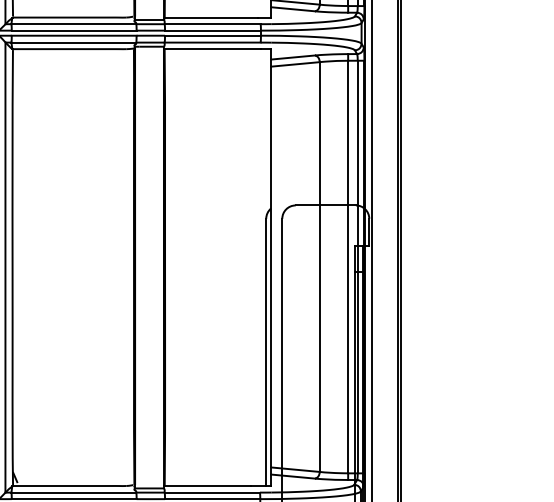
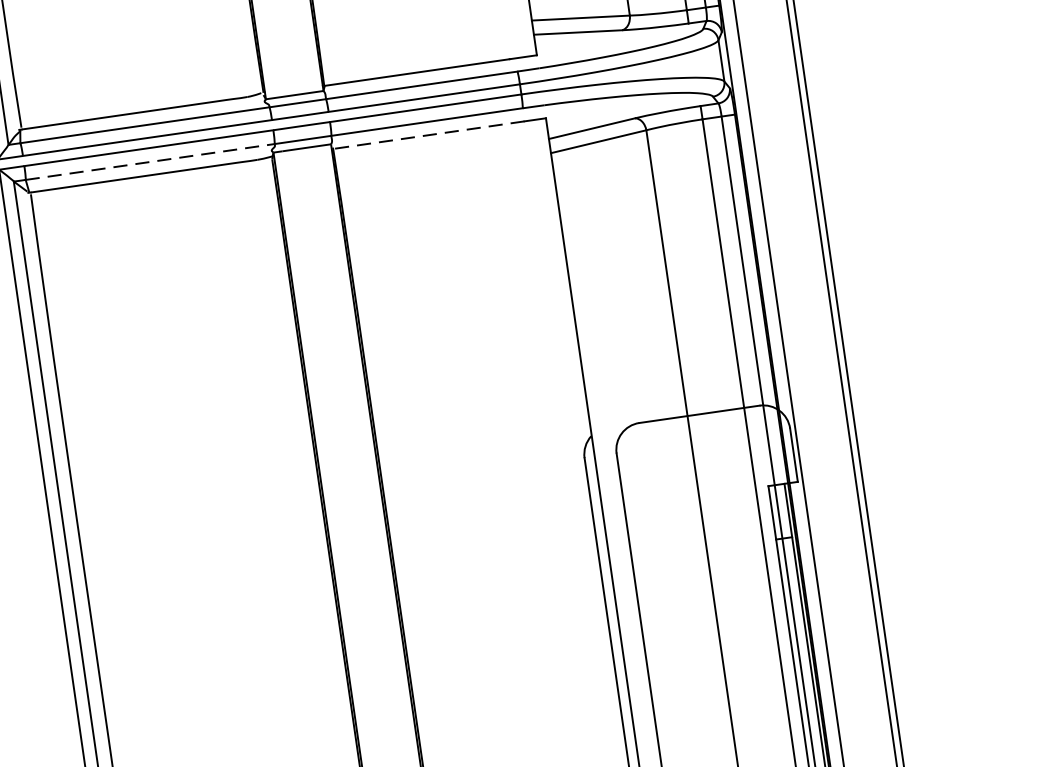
line: (74, 42) -> (151, 161), solid -> dashed
line: (212, 49) -> (428, 135), solid -> dashed

